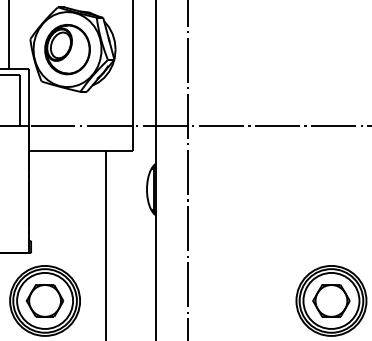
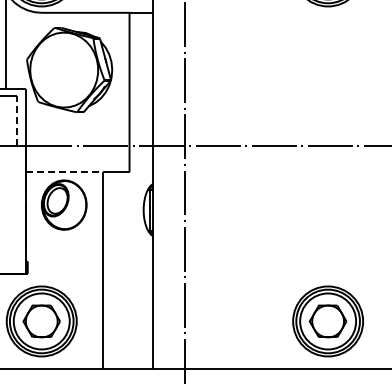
part: (67, 48) -> (64, 204), moved
line: (19, 99) -> (16, 120), solid -> dashed
line: (67, 150) -> (64, 171), solid -> dashed

